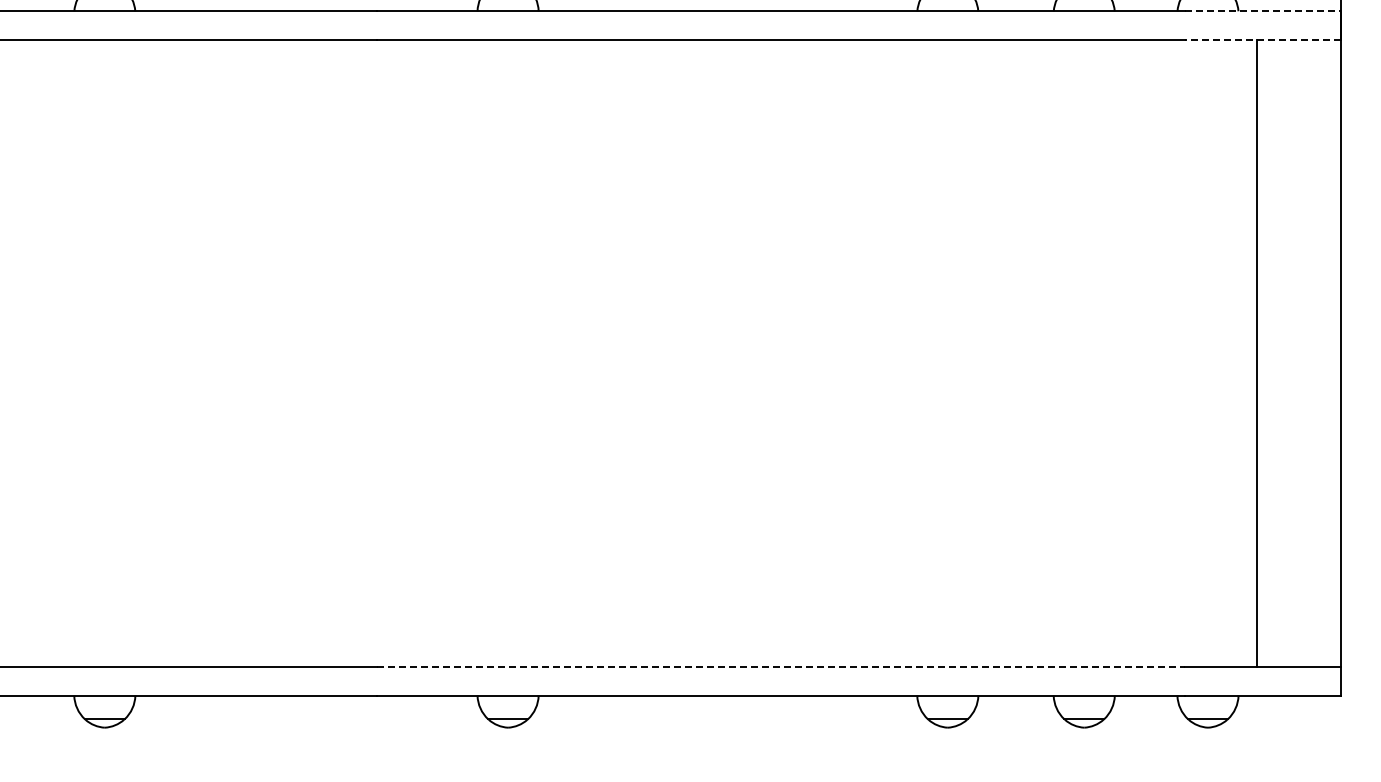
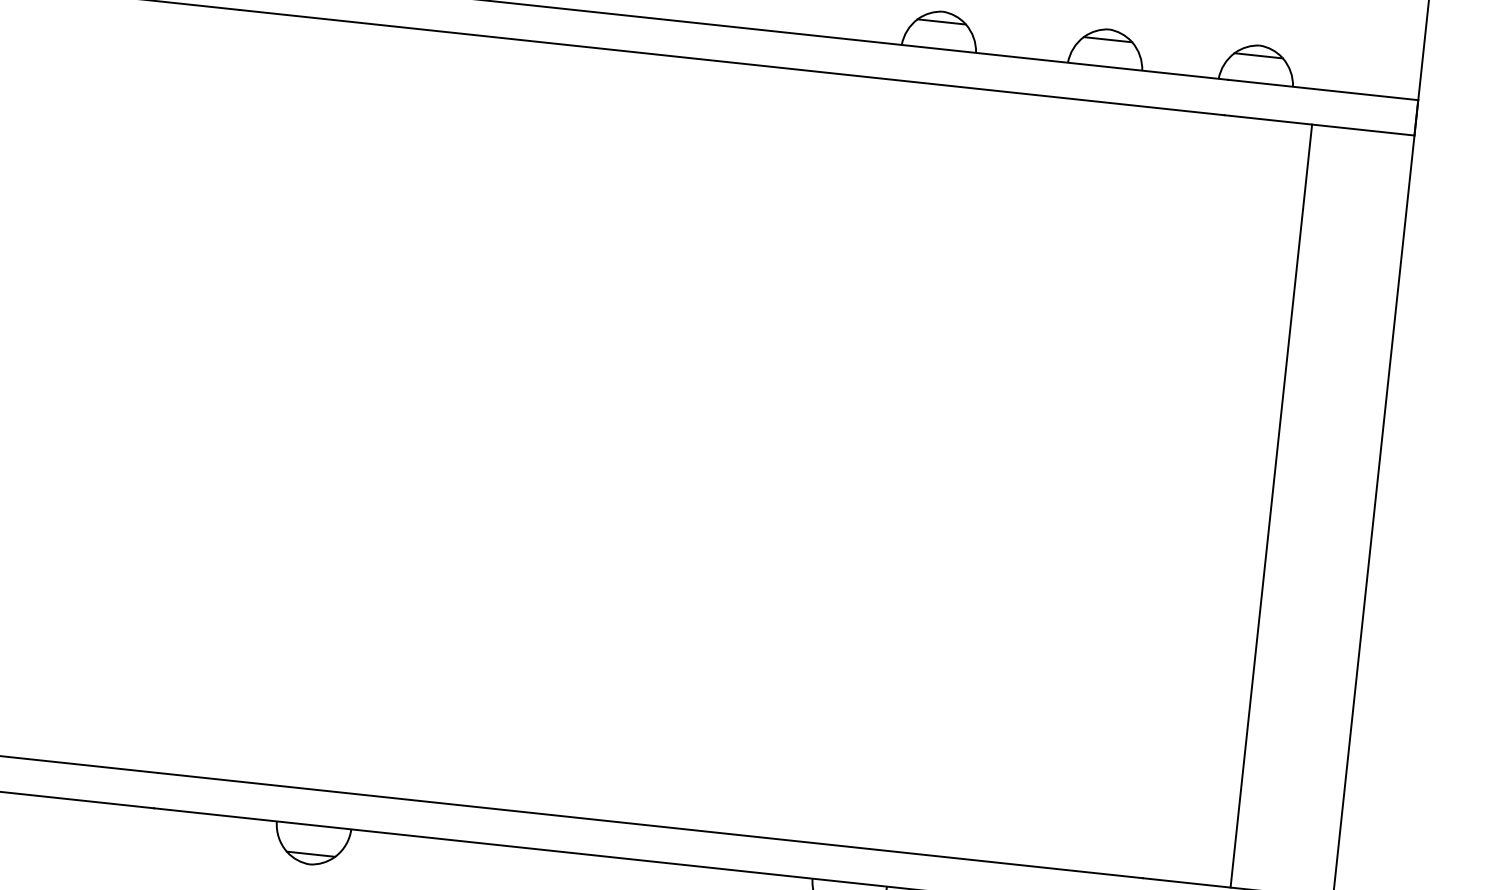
line: (1263, 11) -> (1323, 90), dashed -> solid
line: (1263, 40) -> (1319, 125), dashed -> solid
line: (781, 666) -> (650, 825), dashed -> solid

